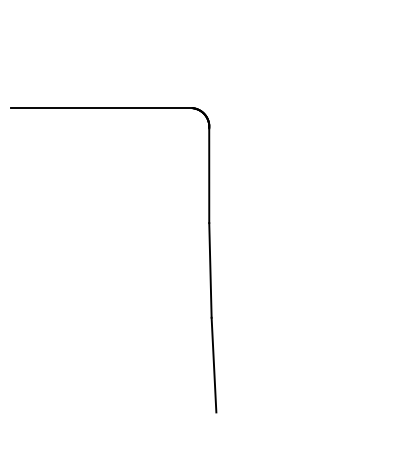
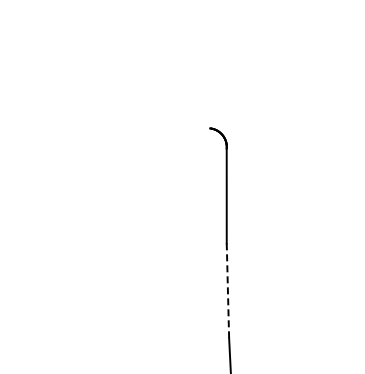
line: (101, 108) -> (118, 128), removed
line: (210, 270) -> (227, 290), solid -> dashed

